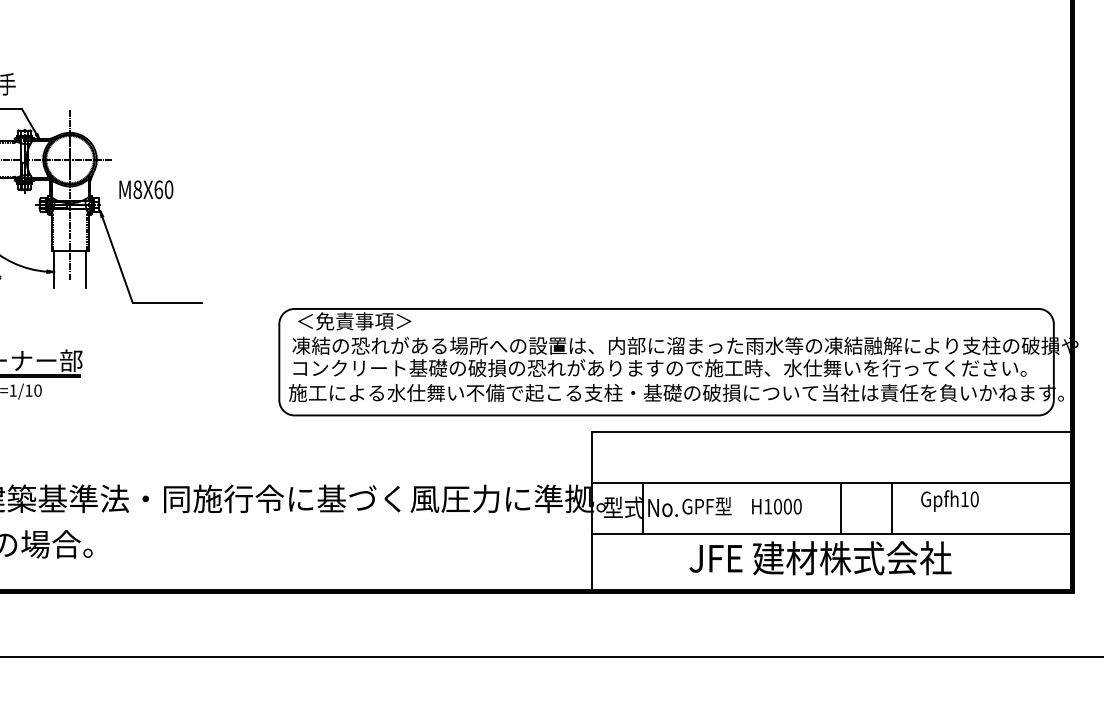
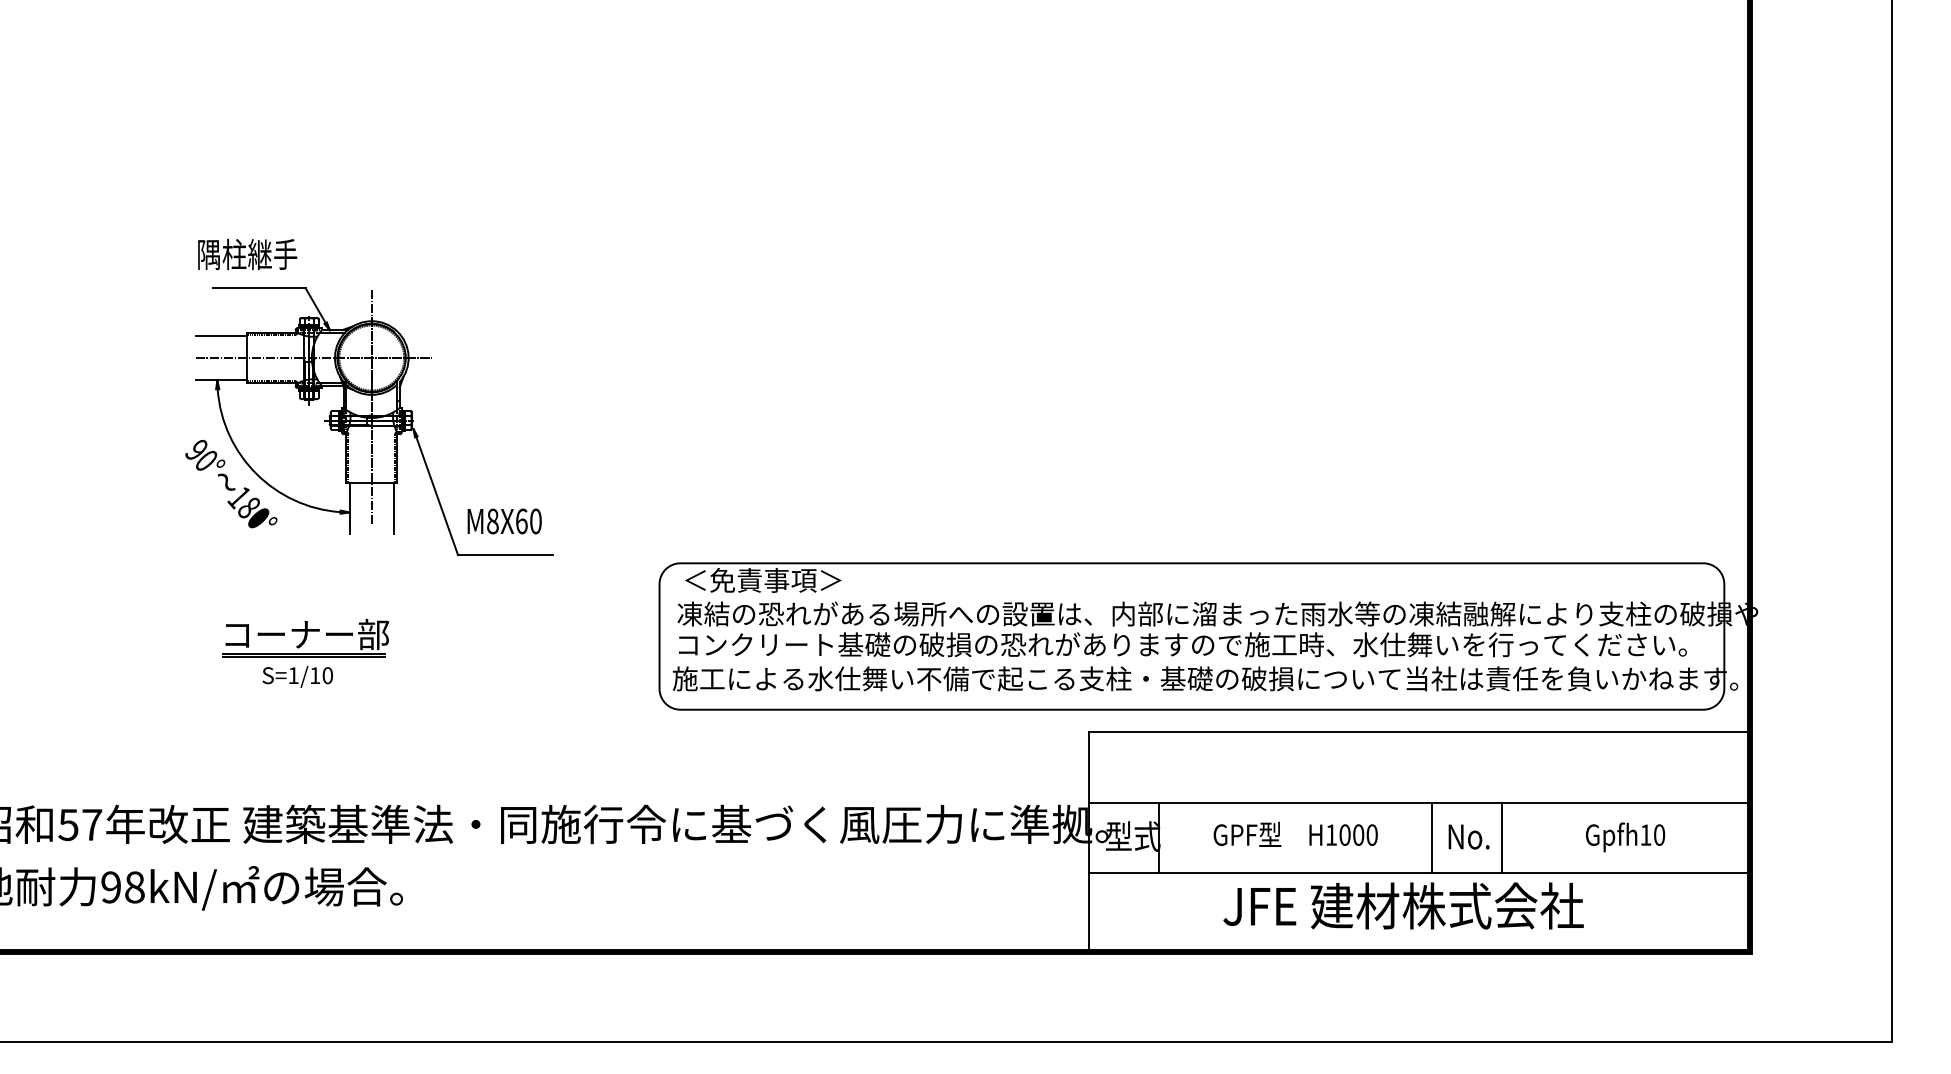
text: (146, 189) -> (504, 521), moved
text: (949, 501) -> (1625, 837), moved
text: (662, 507) -> (1468, 836), moved

